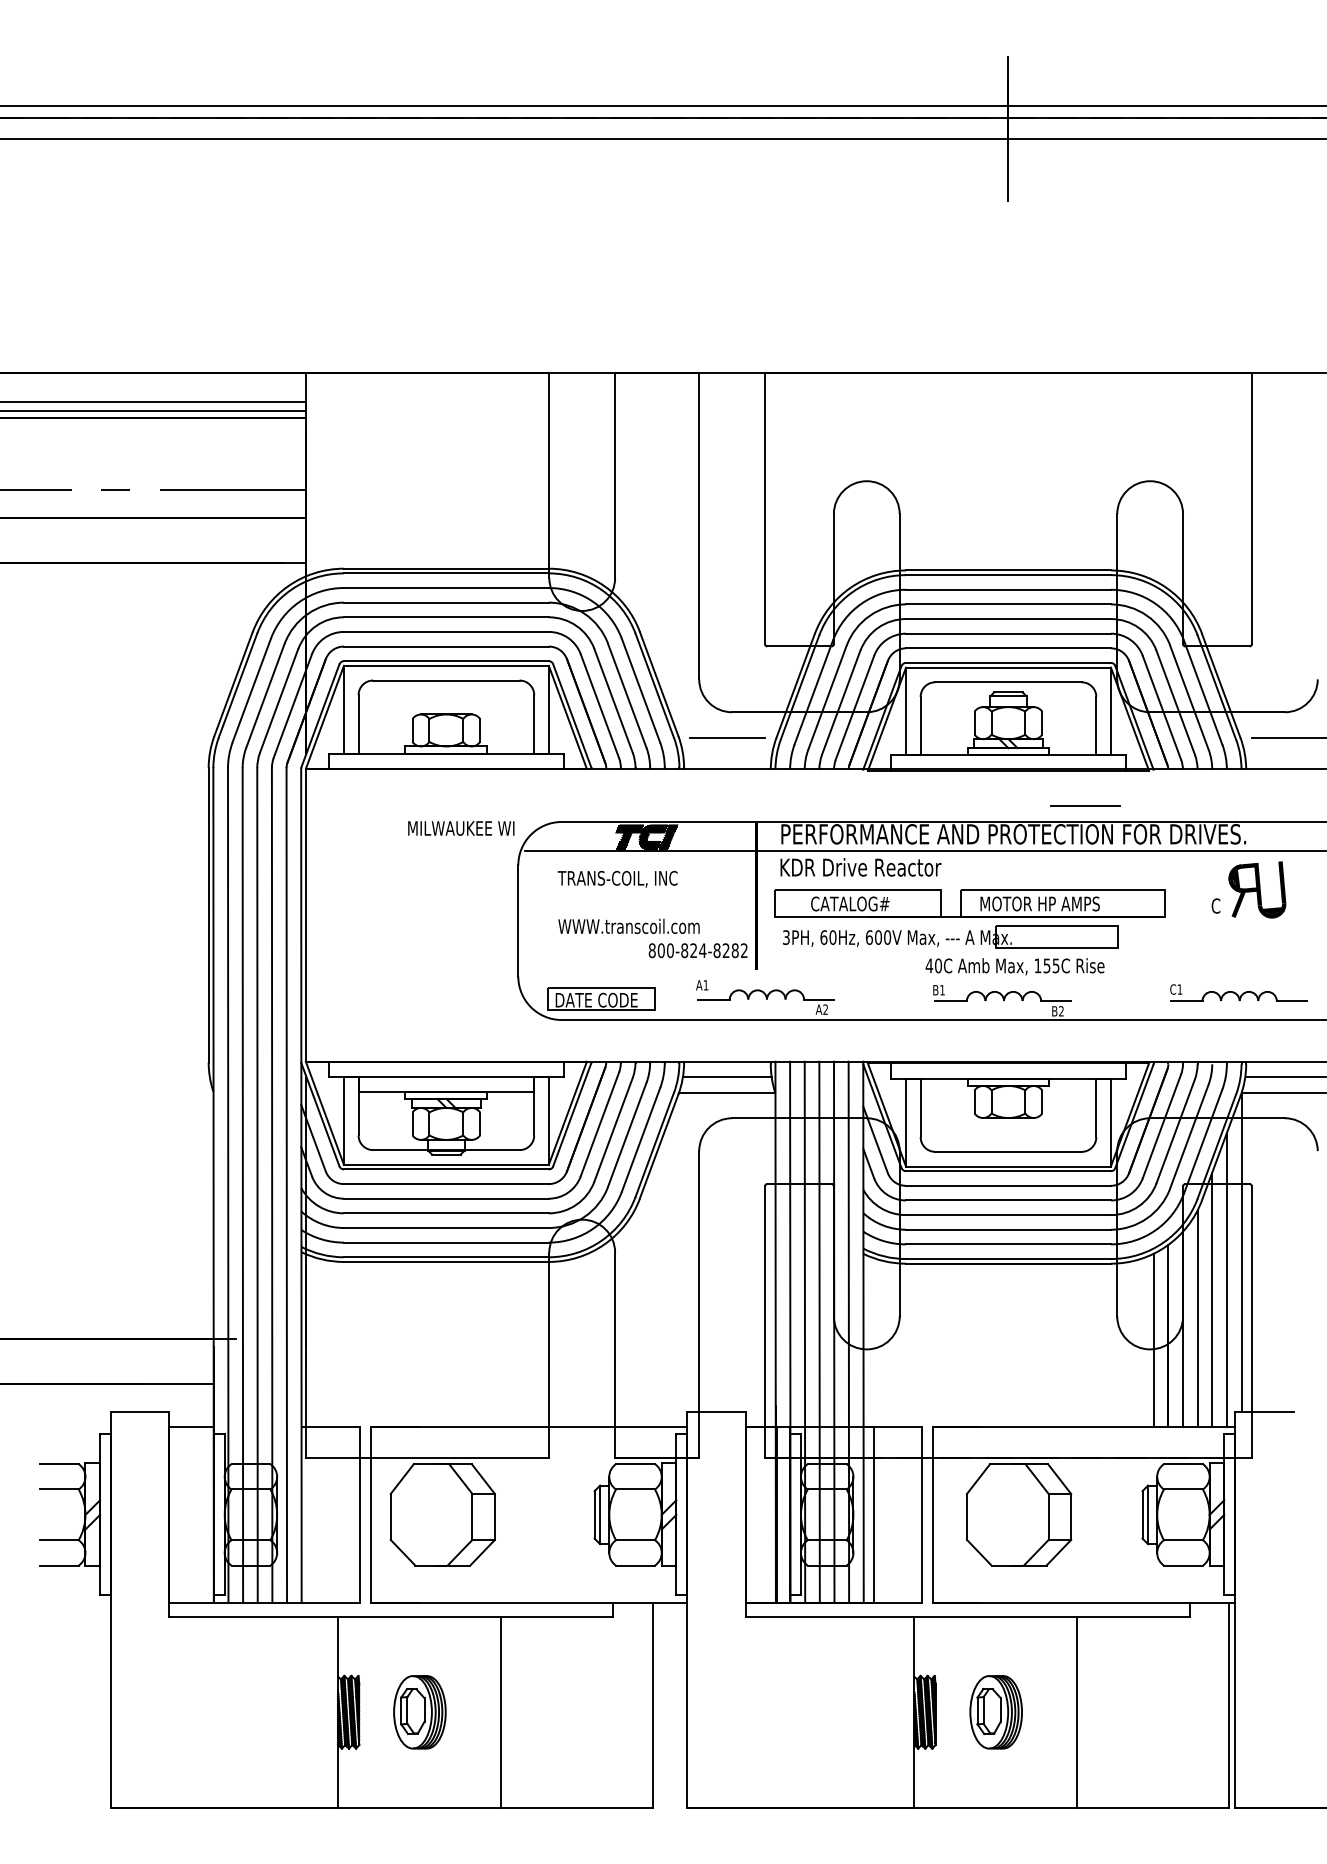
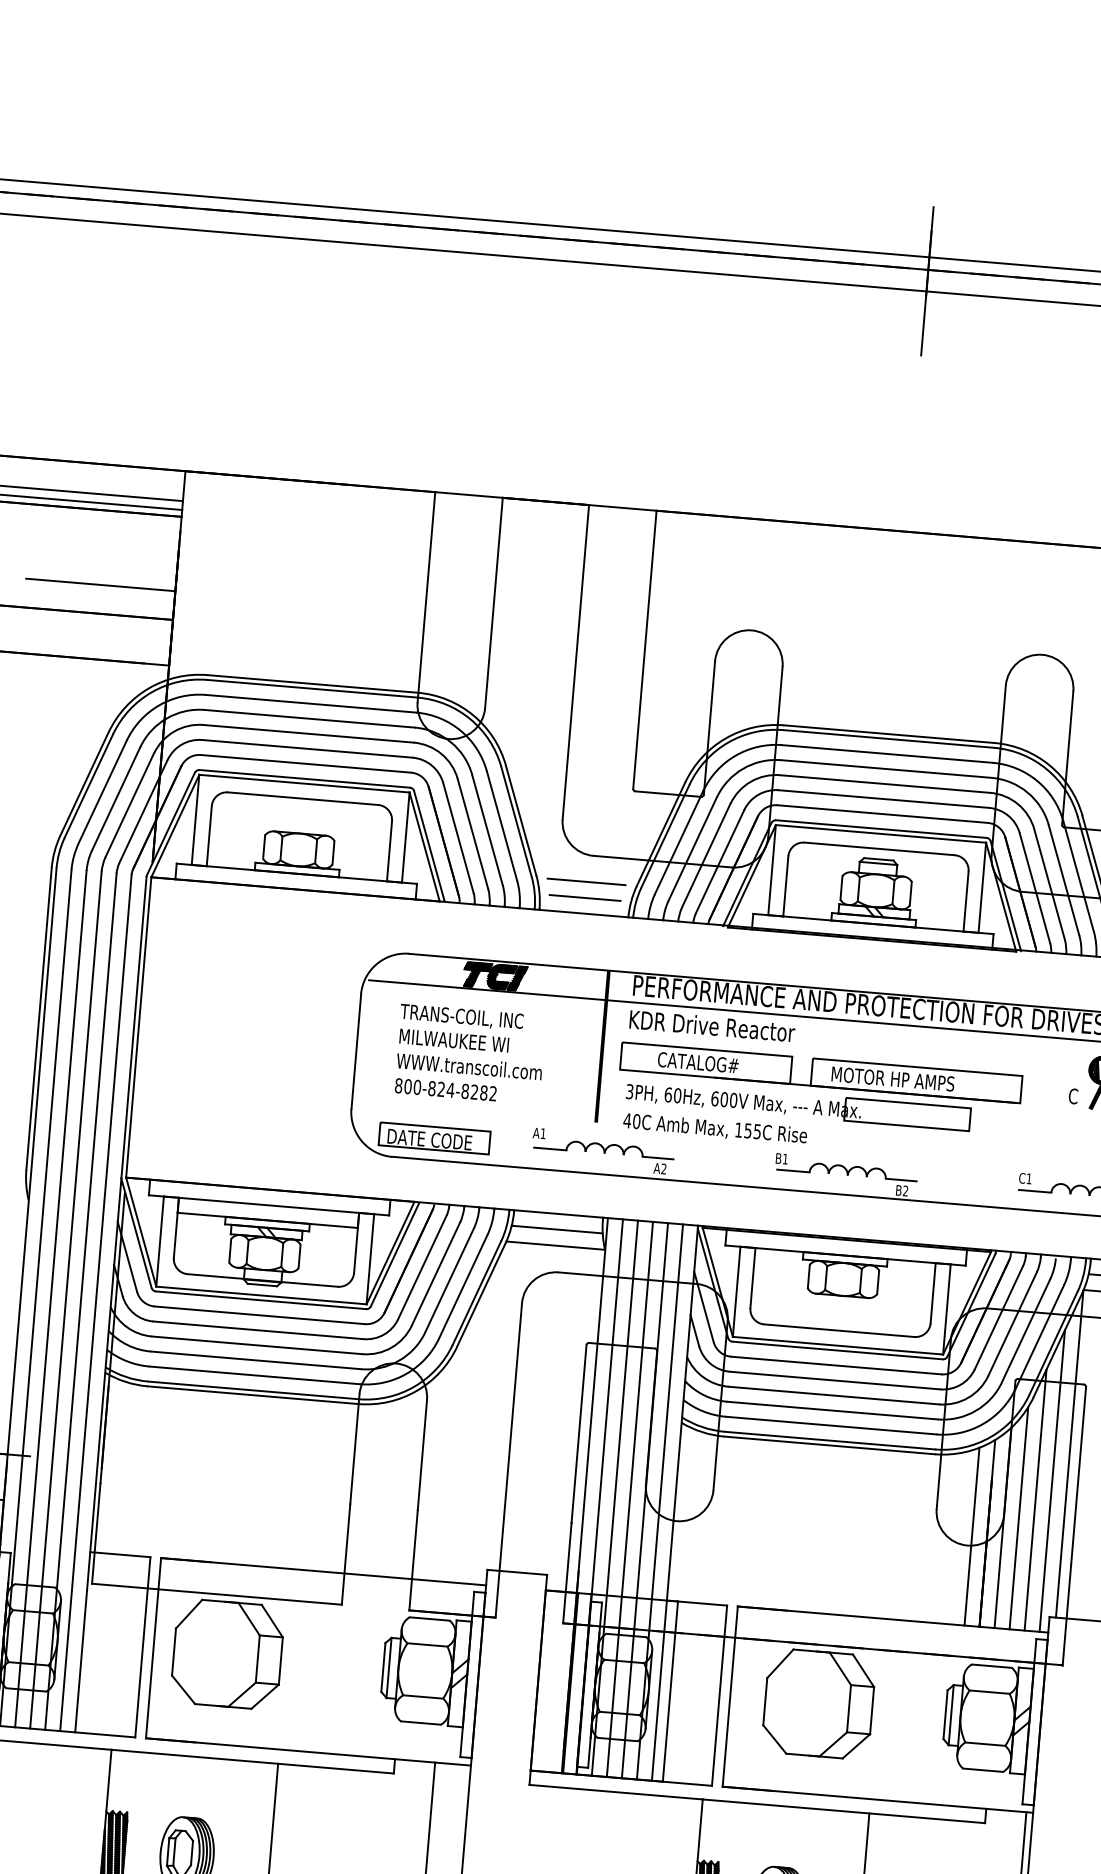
line: (1085, 805) -> (585, 897), moved
text: (461, 828) -> (454, 1040), moved
text: (697, 950) -> (445, 1089), moved
text: (1014, 966) -> (714, 1128), moved

